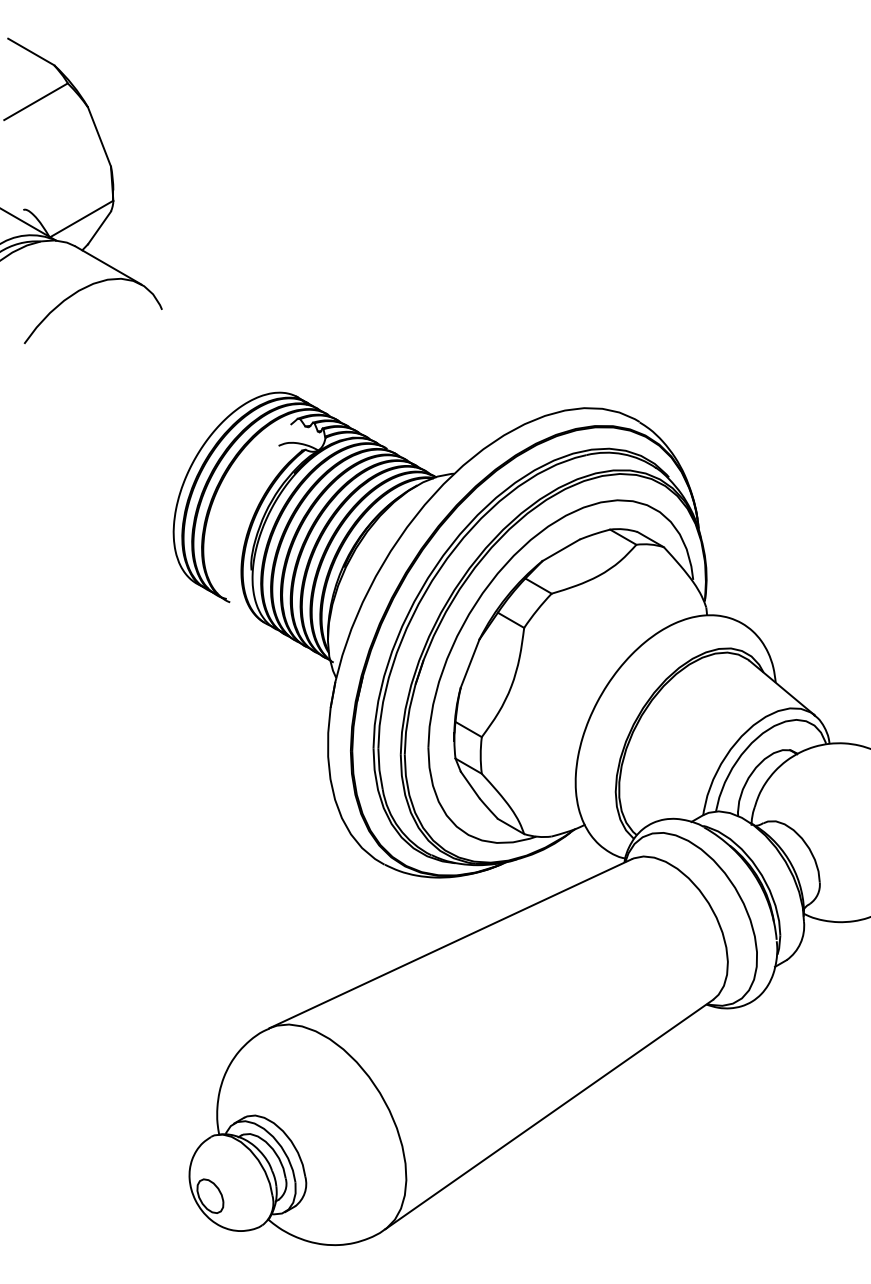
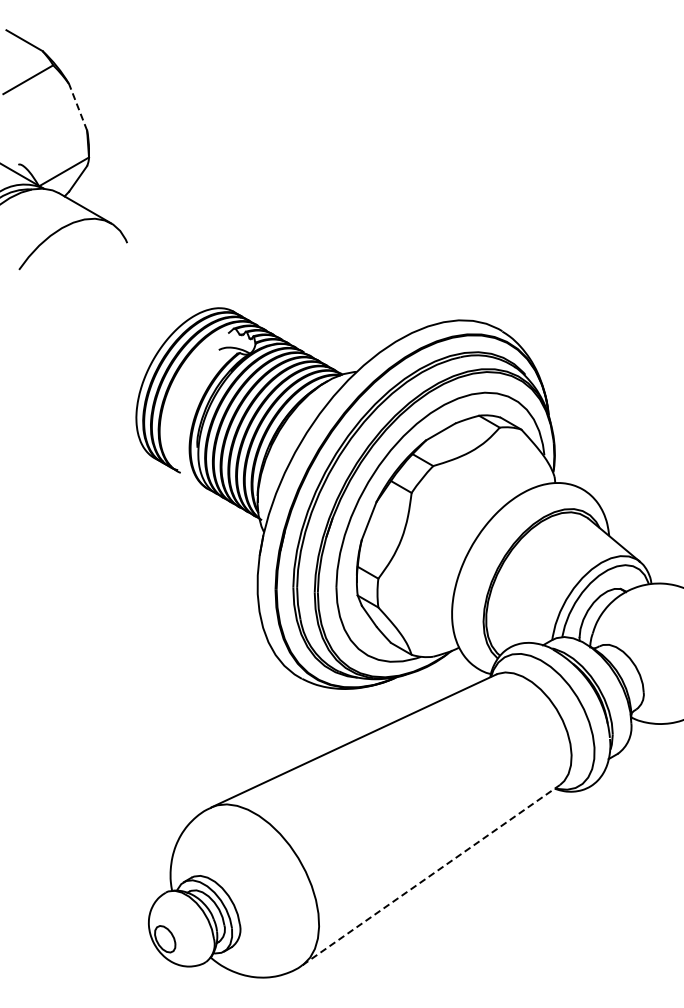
line: (99, 137) -> (78, 107), solid -> dashed
line: (549, 1113) -> (431, 874), solid -> dashed

